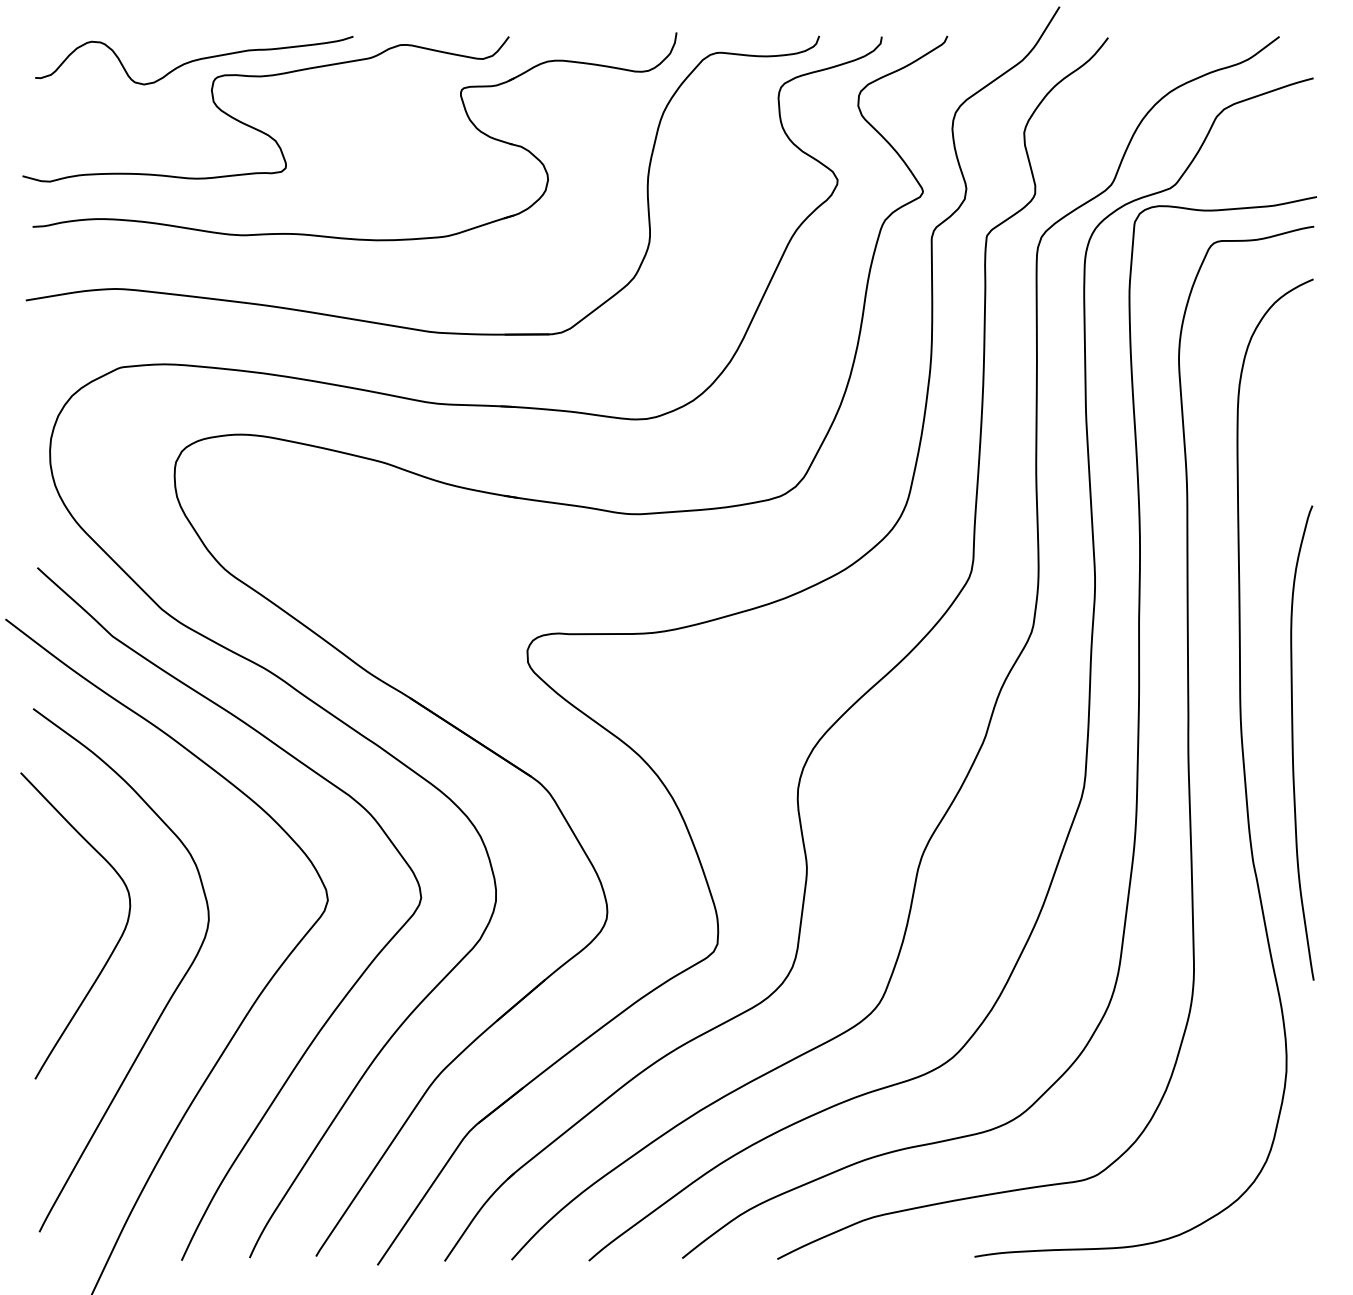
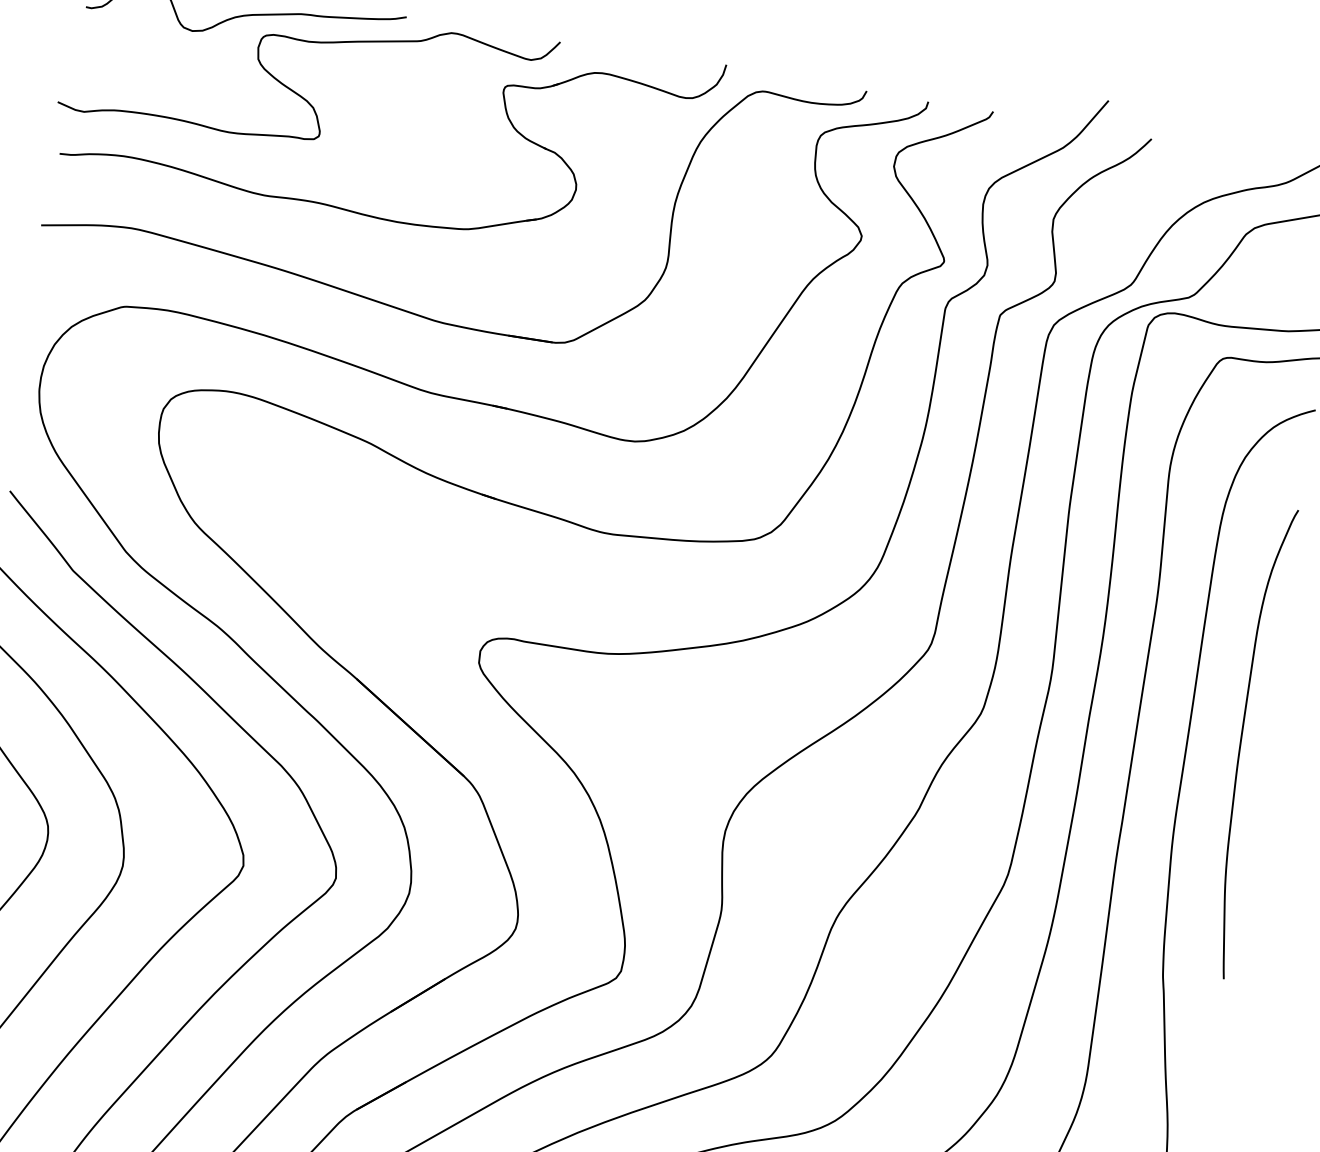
curve: (1293, 742) -> (1241, 740), moved

